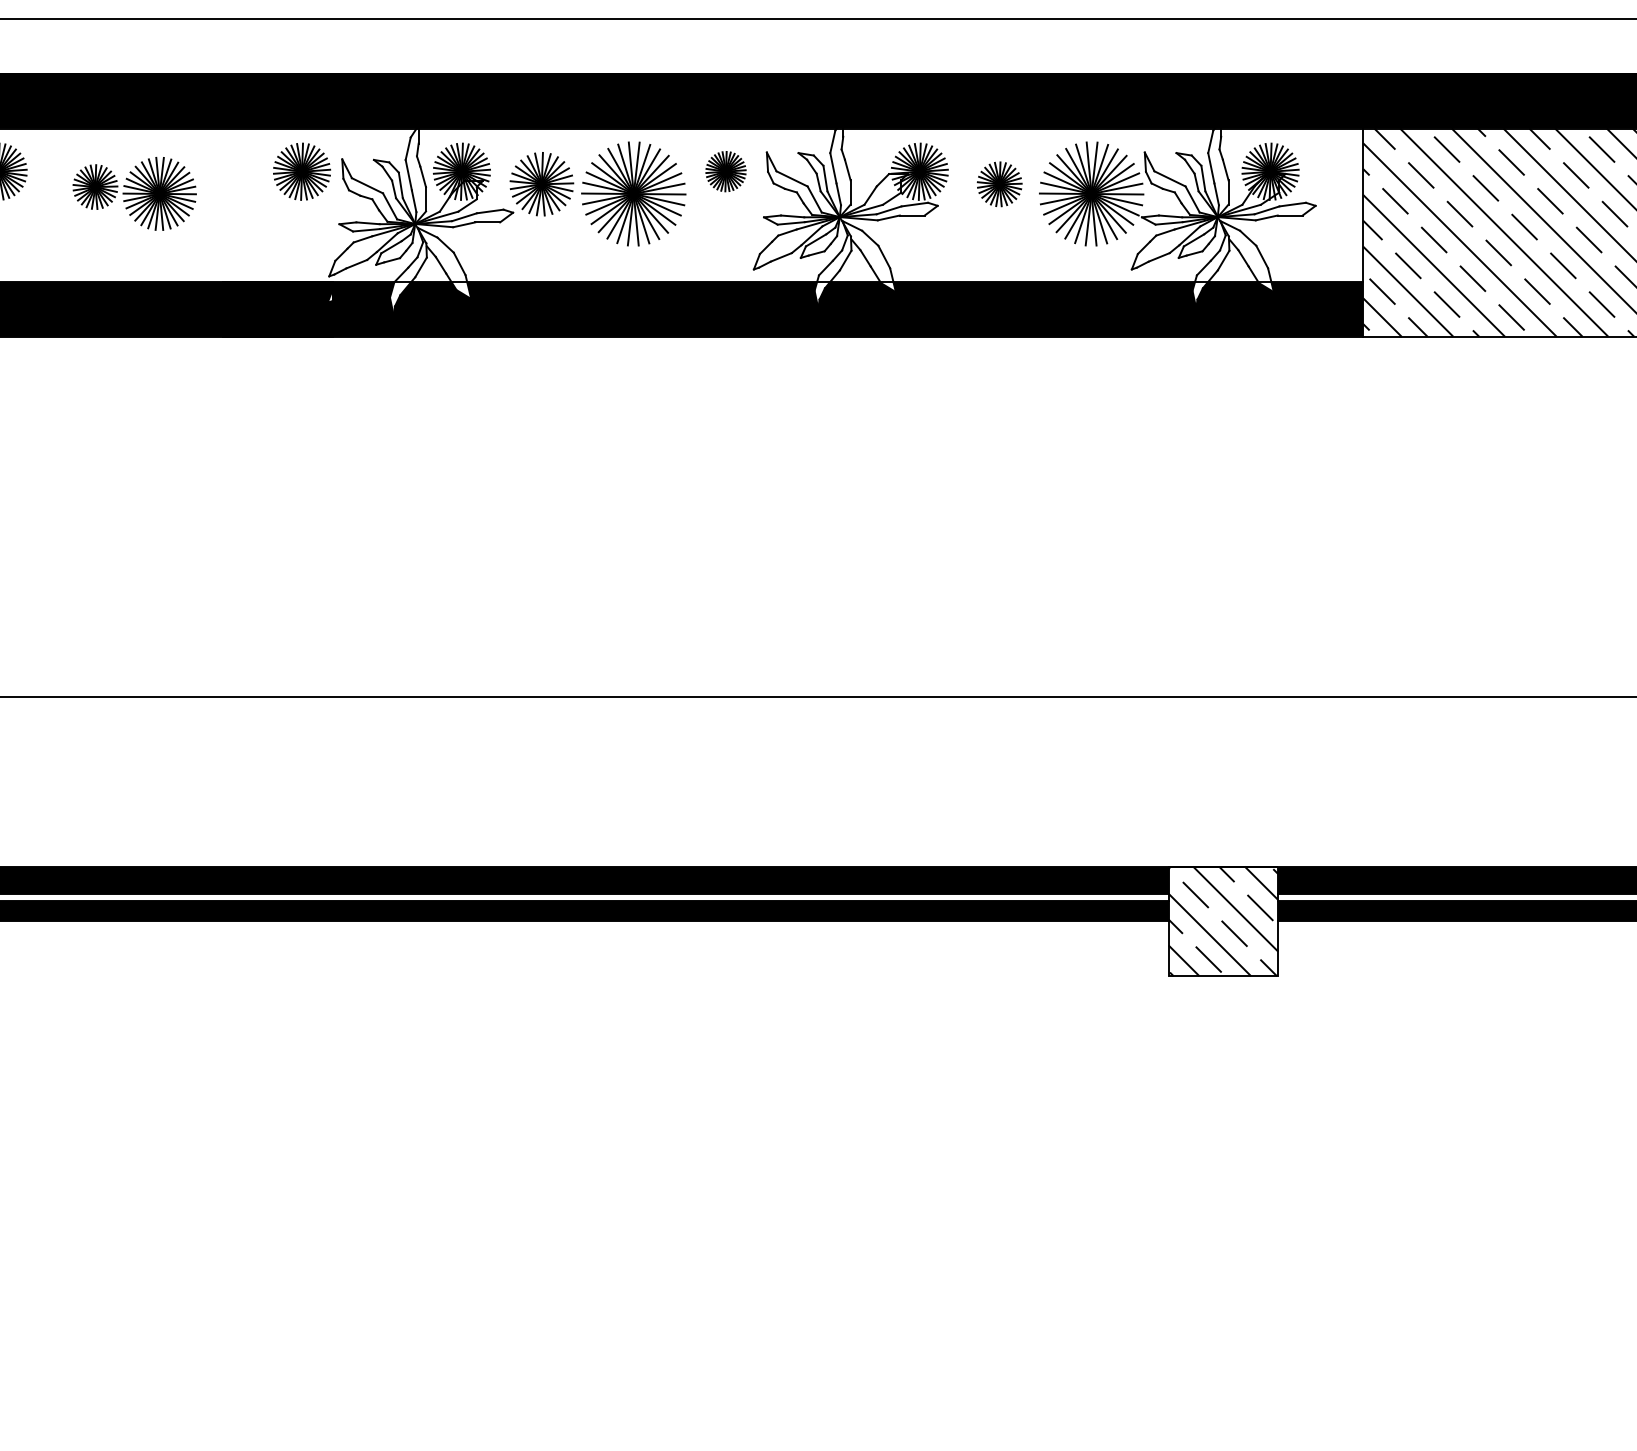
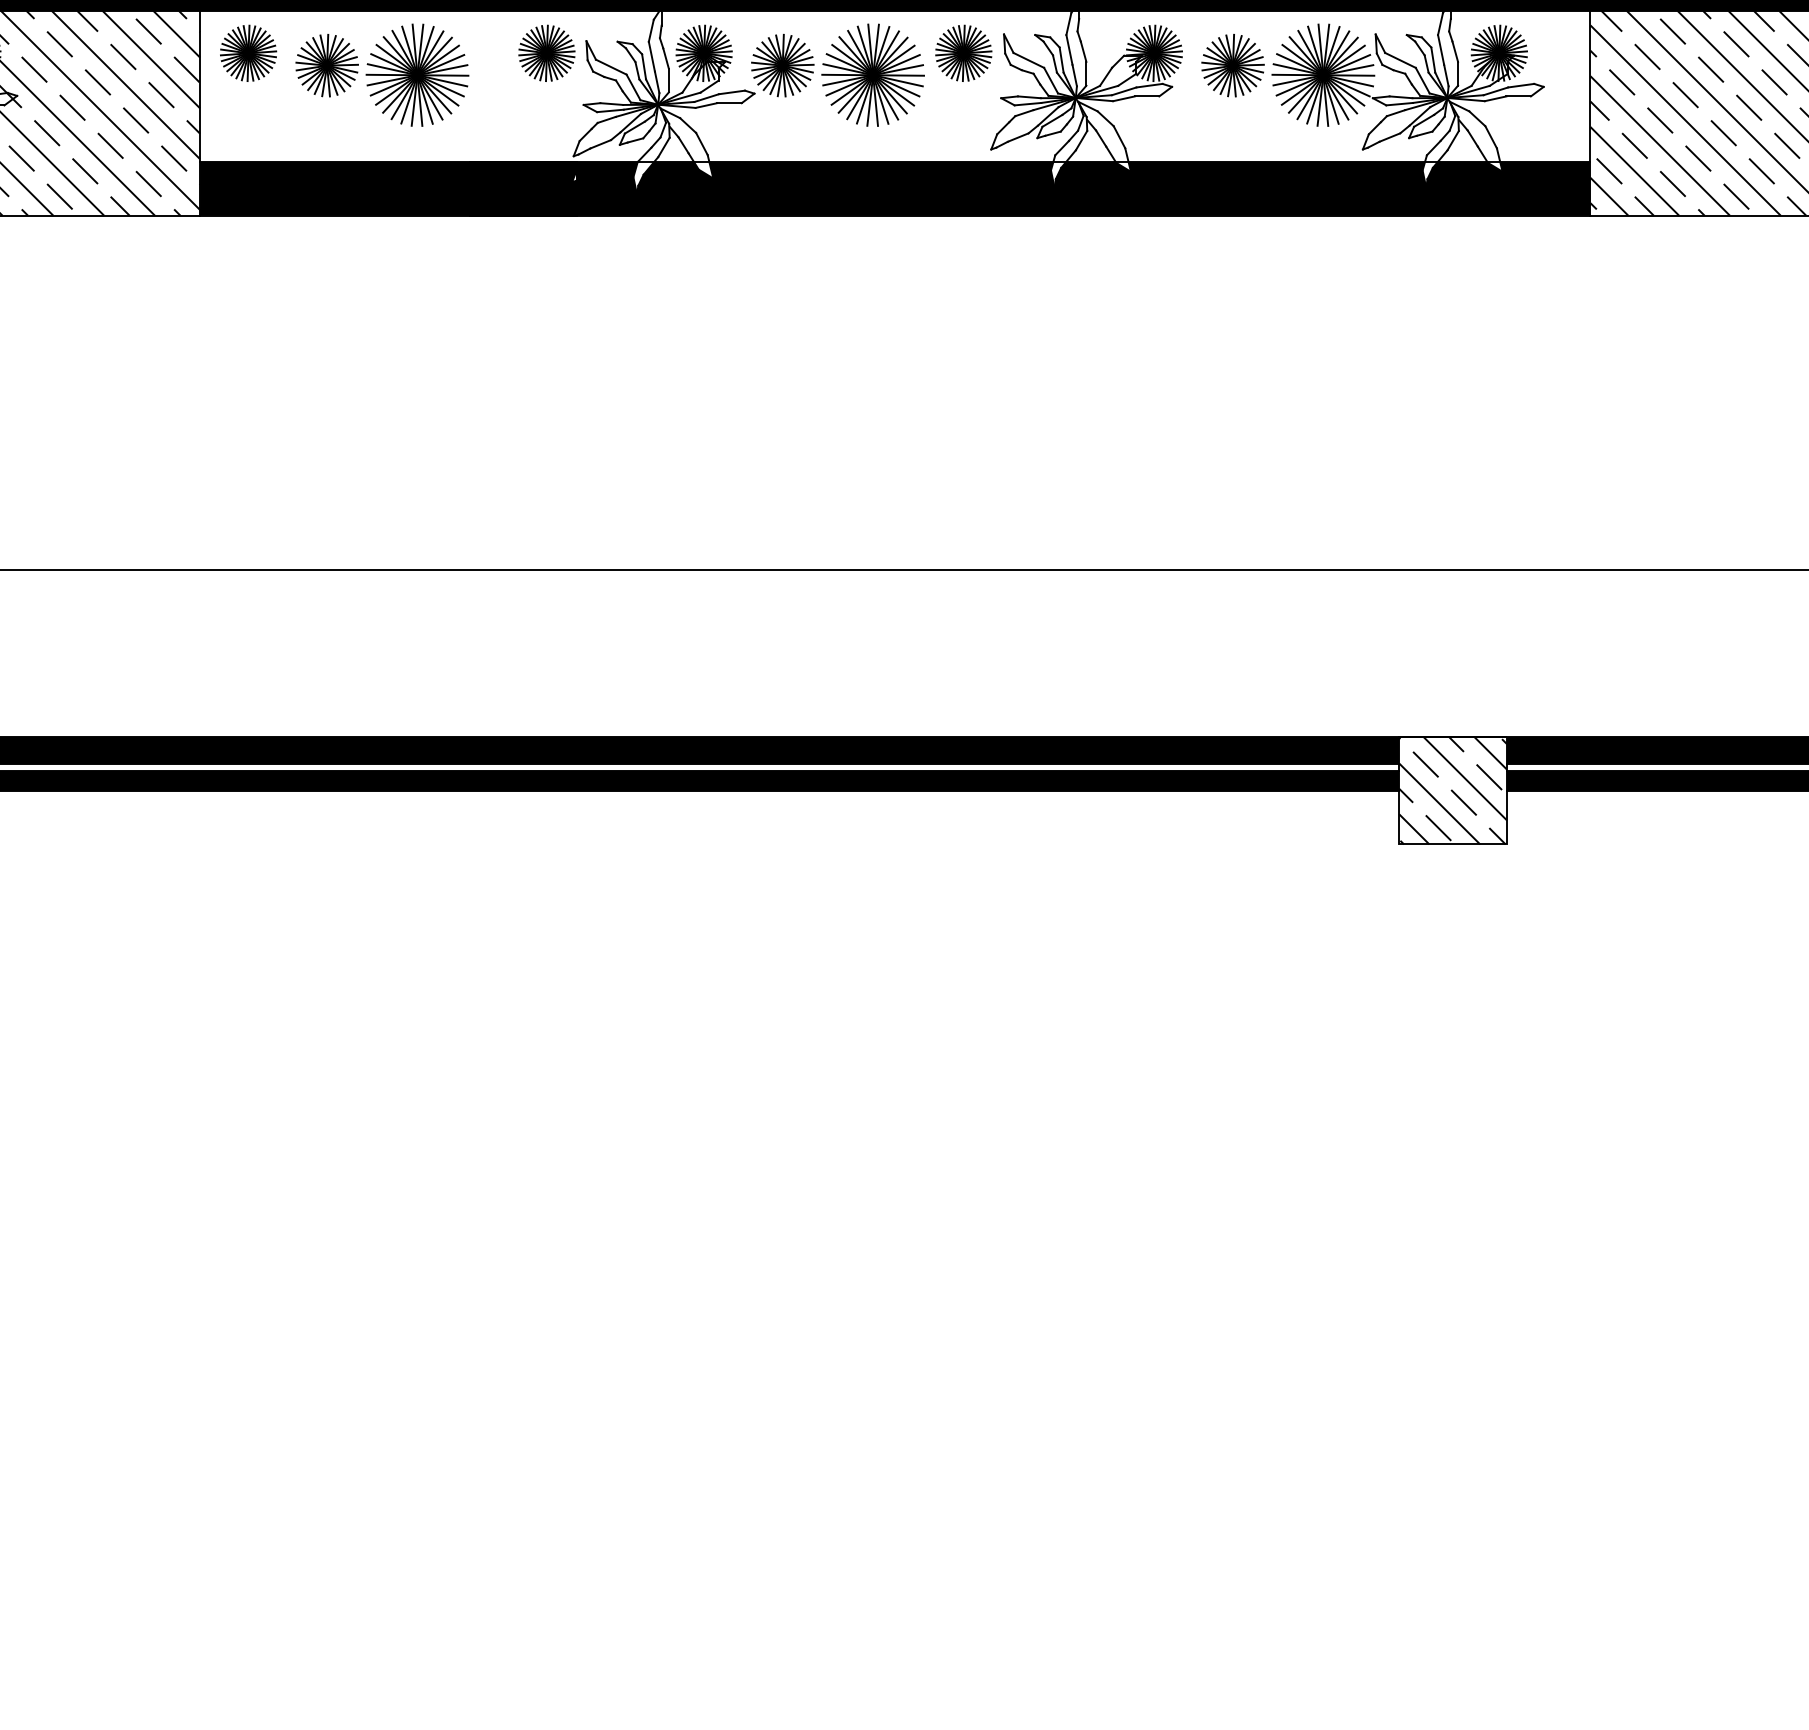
part: (725, 170) -> (963, 52), size x1.43
part: (999, 184) -> (1232, 65), size x1.43
part: (134, 193) -> (382, 74), size x1.43

